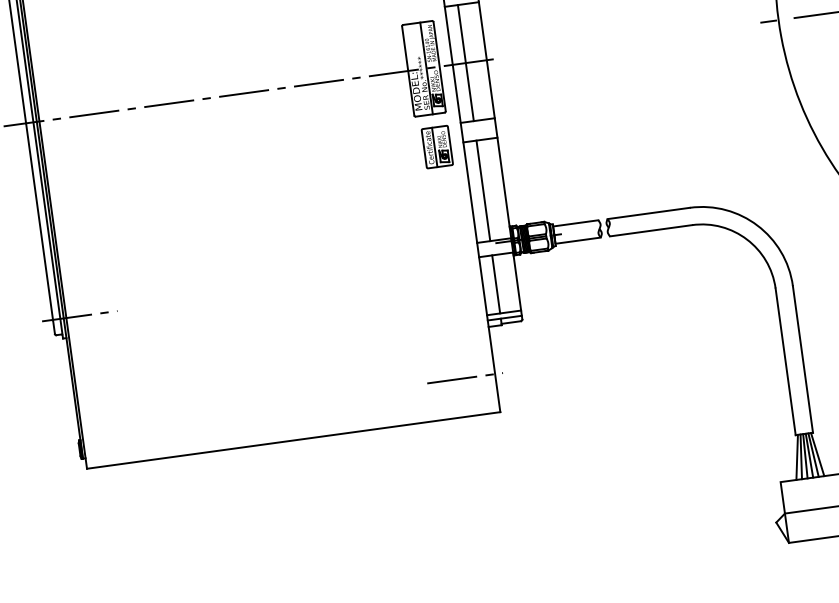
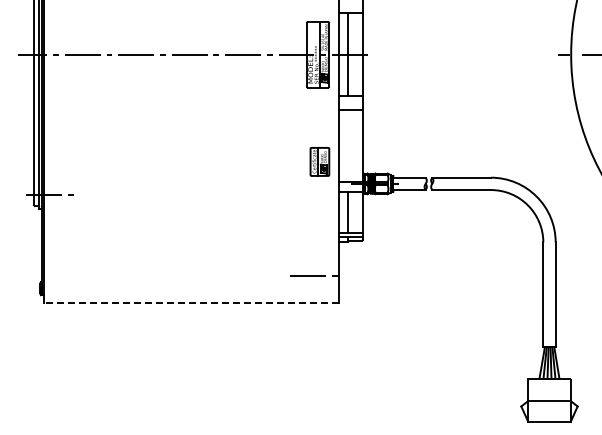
part: (436, 146) -> (319, 161), moved
line: (482, 190) -> (347, 145), removed
line: (292, 440) -> (190, 302), solid -> dashed

